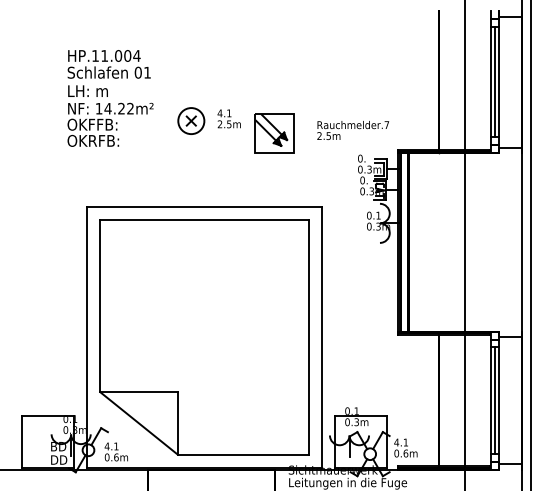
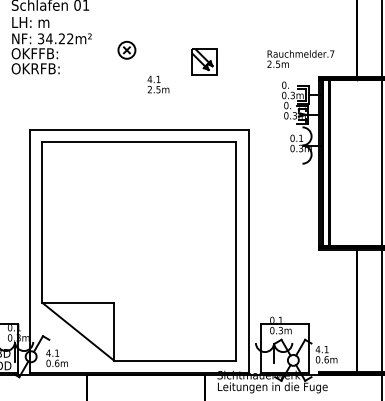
text: (98, 108) -> (40, 38), 14.22m² -> 34.22m²
text: (228, 118) -> (157, 84), moved
part: (191, 120) -> (127, 49), size x0.7
text: (353, 130) -> (301, 59), moved
part: (274, 133) -> (204, 61), size x0.7

